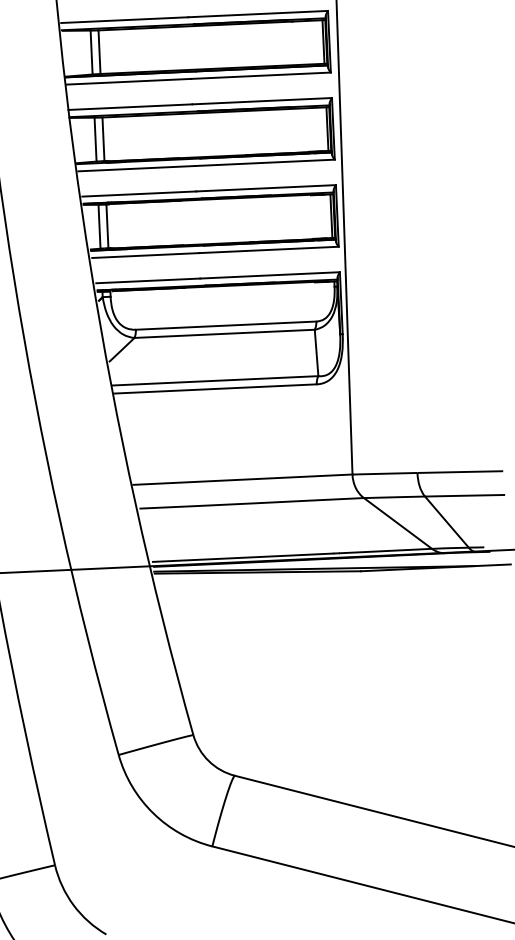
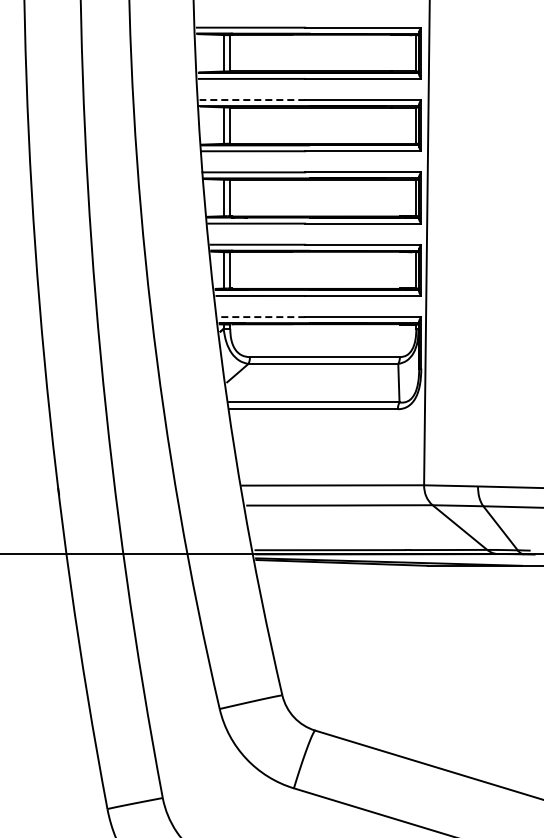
line: (124, 20) -> (252, 100), solid -> dashed
line: (147, 281) -> (261, 317), solid -> dashed

